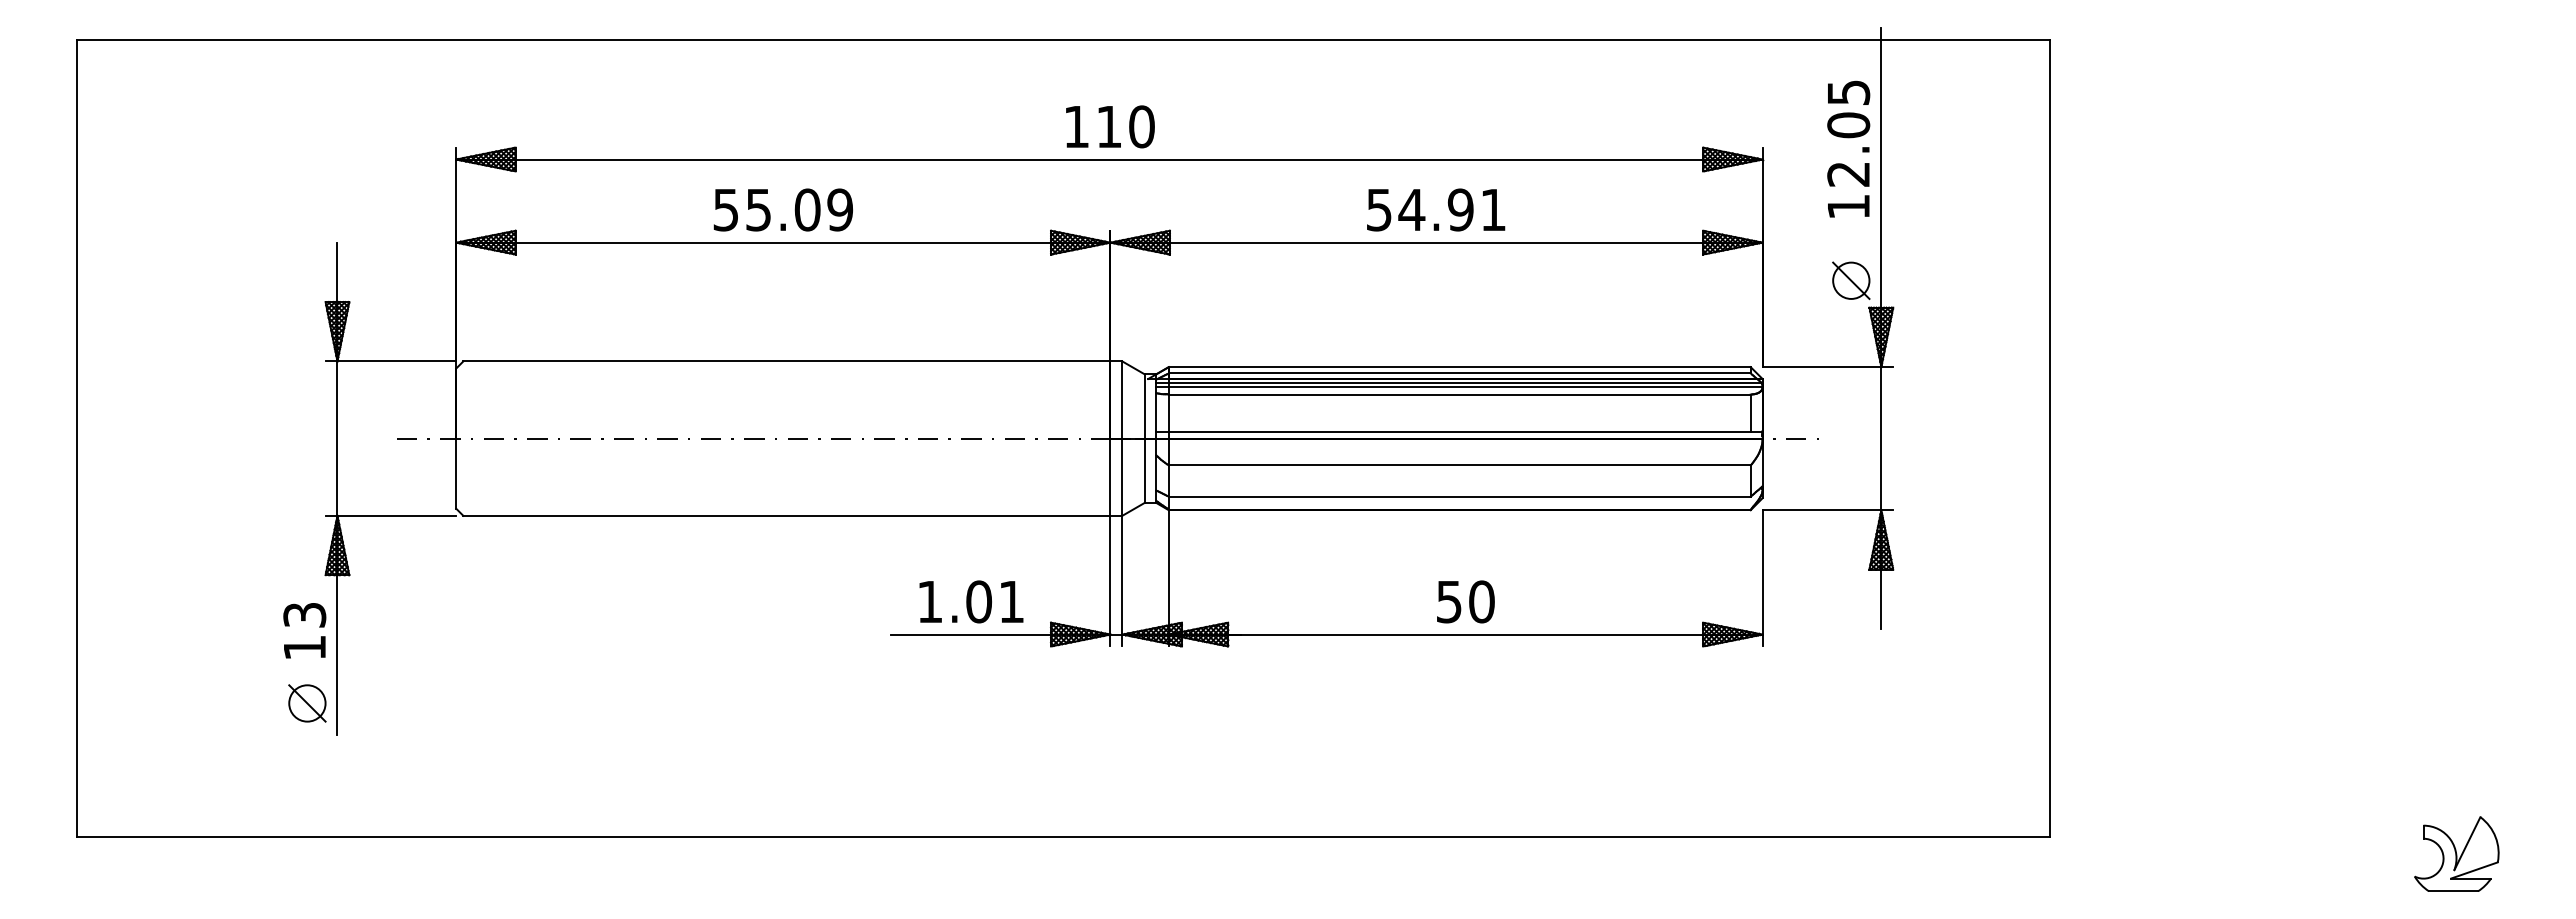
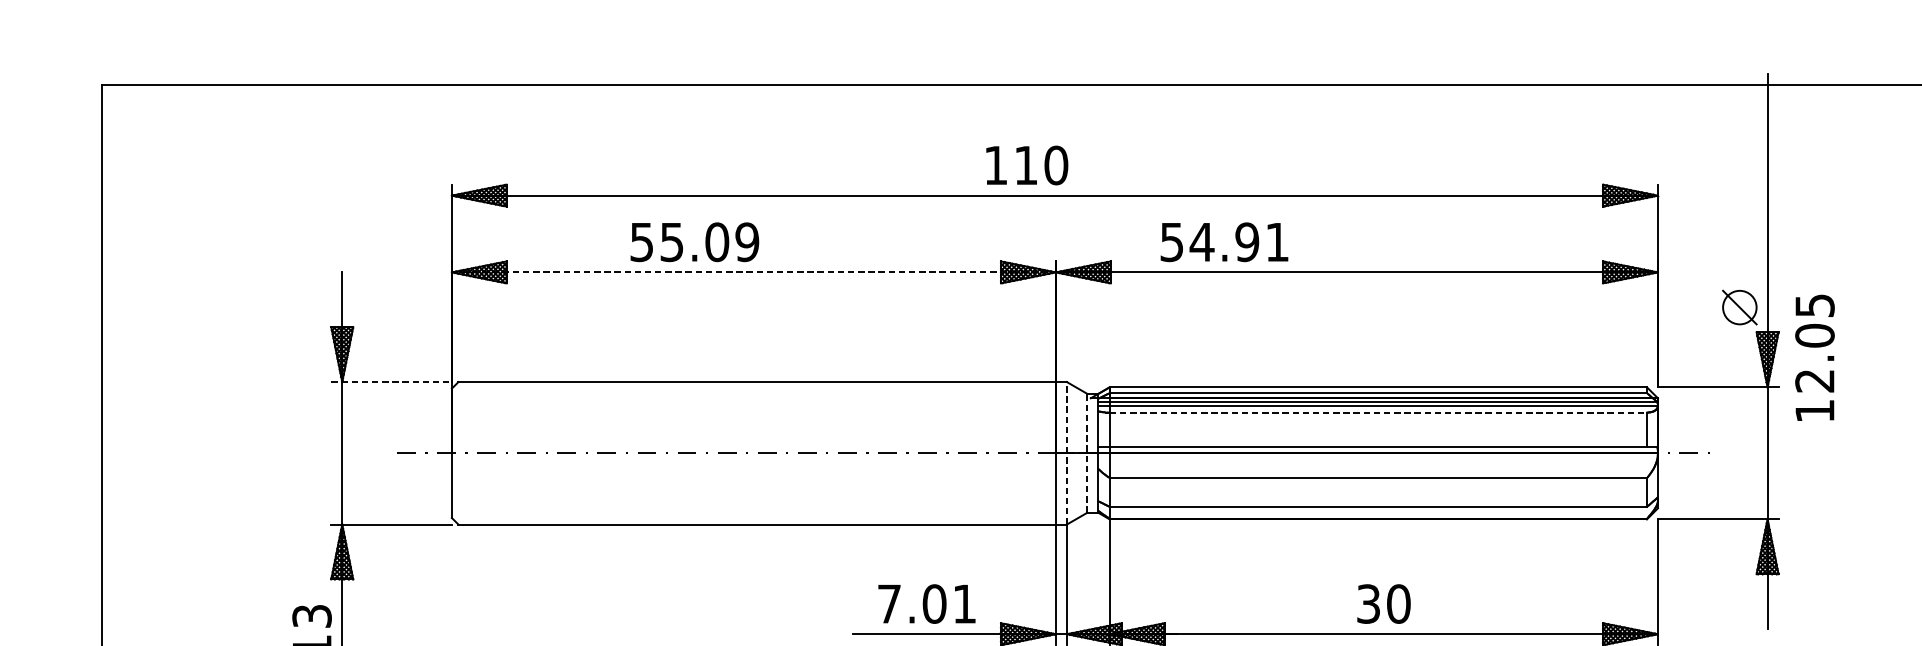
text: (1110, 126) -> (1027, 165), moved
text: (1848, 148) -> (1814, 357), moved
text: (782, 209) -> (694, 241), moved
text: (1436, 209) -> (1224, 241), moved
line: (783, 242) -> (754, 272), solid -> dashed
line: (391, 361) -> (392, 382), solid -> dashed
line: (1459, 394) -> (1378, 412), solid -> dashed
line: (1122, 438) -> (1067, 453), solid -> dashed
line: (1144, 438) -> (1087, 453), solid -> dashed
text: (930, 601) -> (889, 603), 1.01 -> 7.01
text: (1449, 601) -> (1368, 603), 50 -> 30

